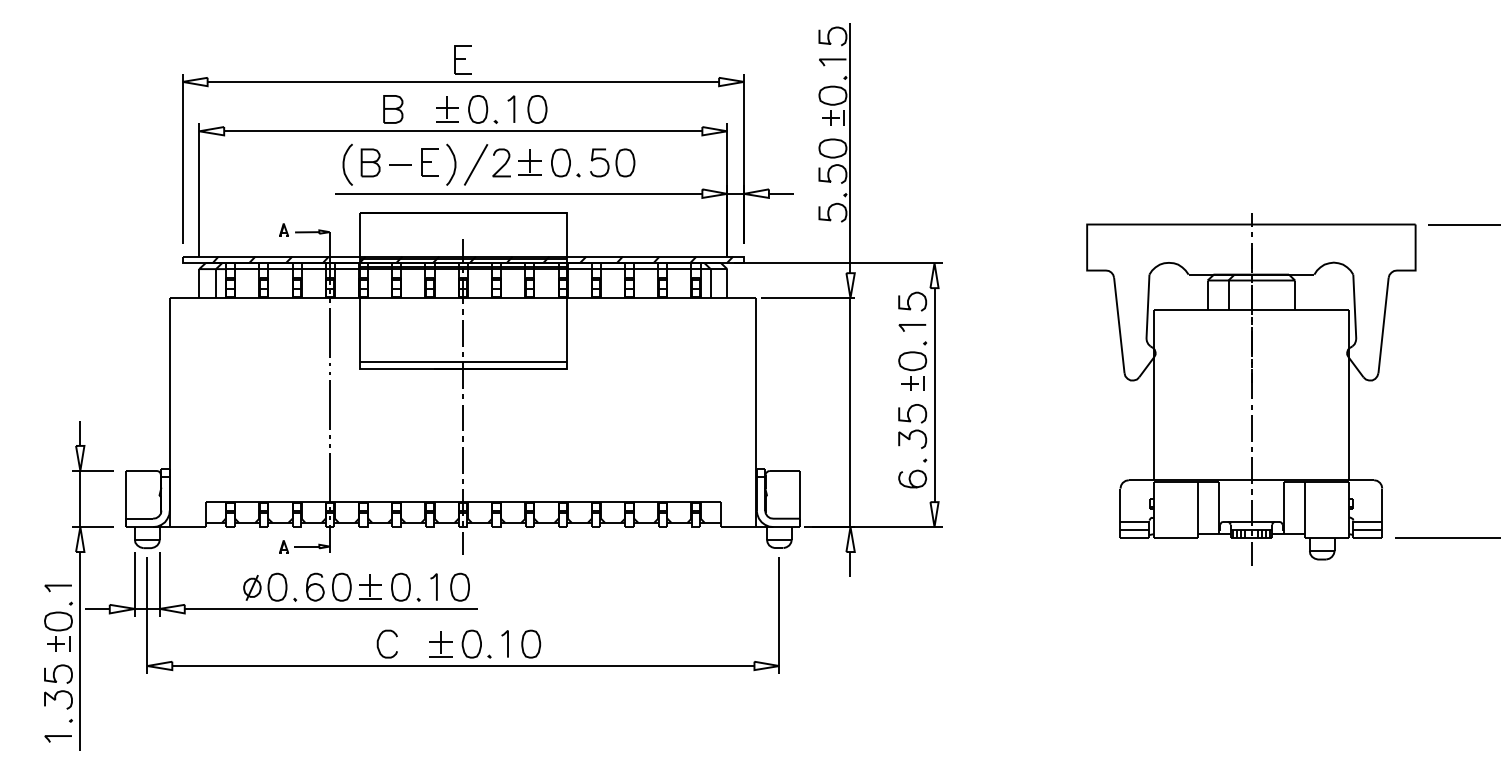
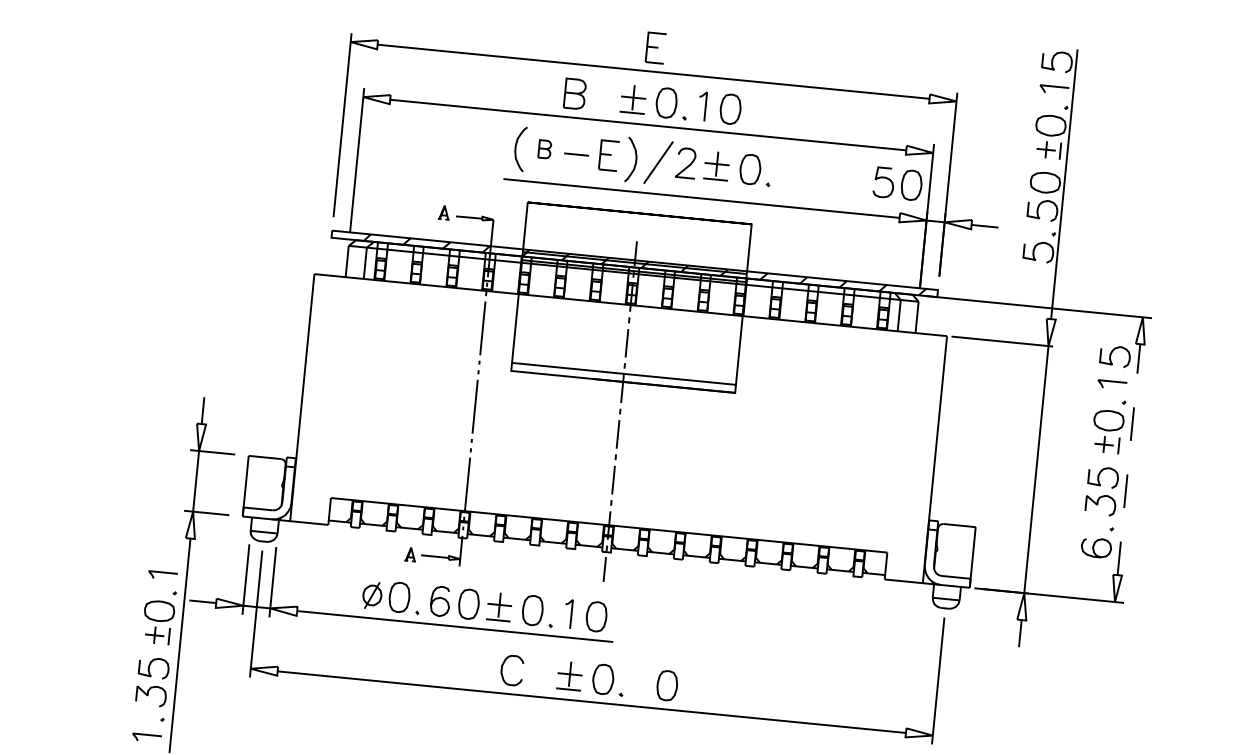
part: (370, 162) -> (544, 148), size x0.6
part: (612, 162) -> (897, 183), moved
line: (934, 395) -> (1128, 460), solid -> dashed
line: (507, 643) -> (641, 682), removed

